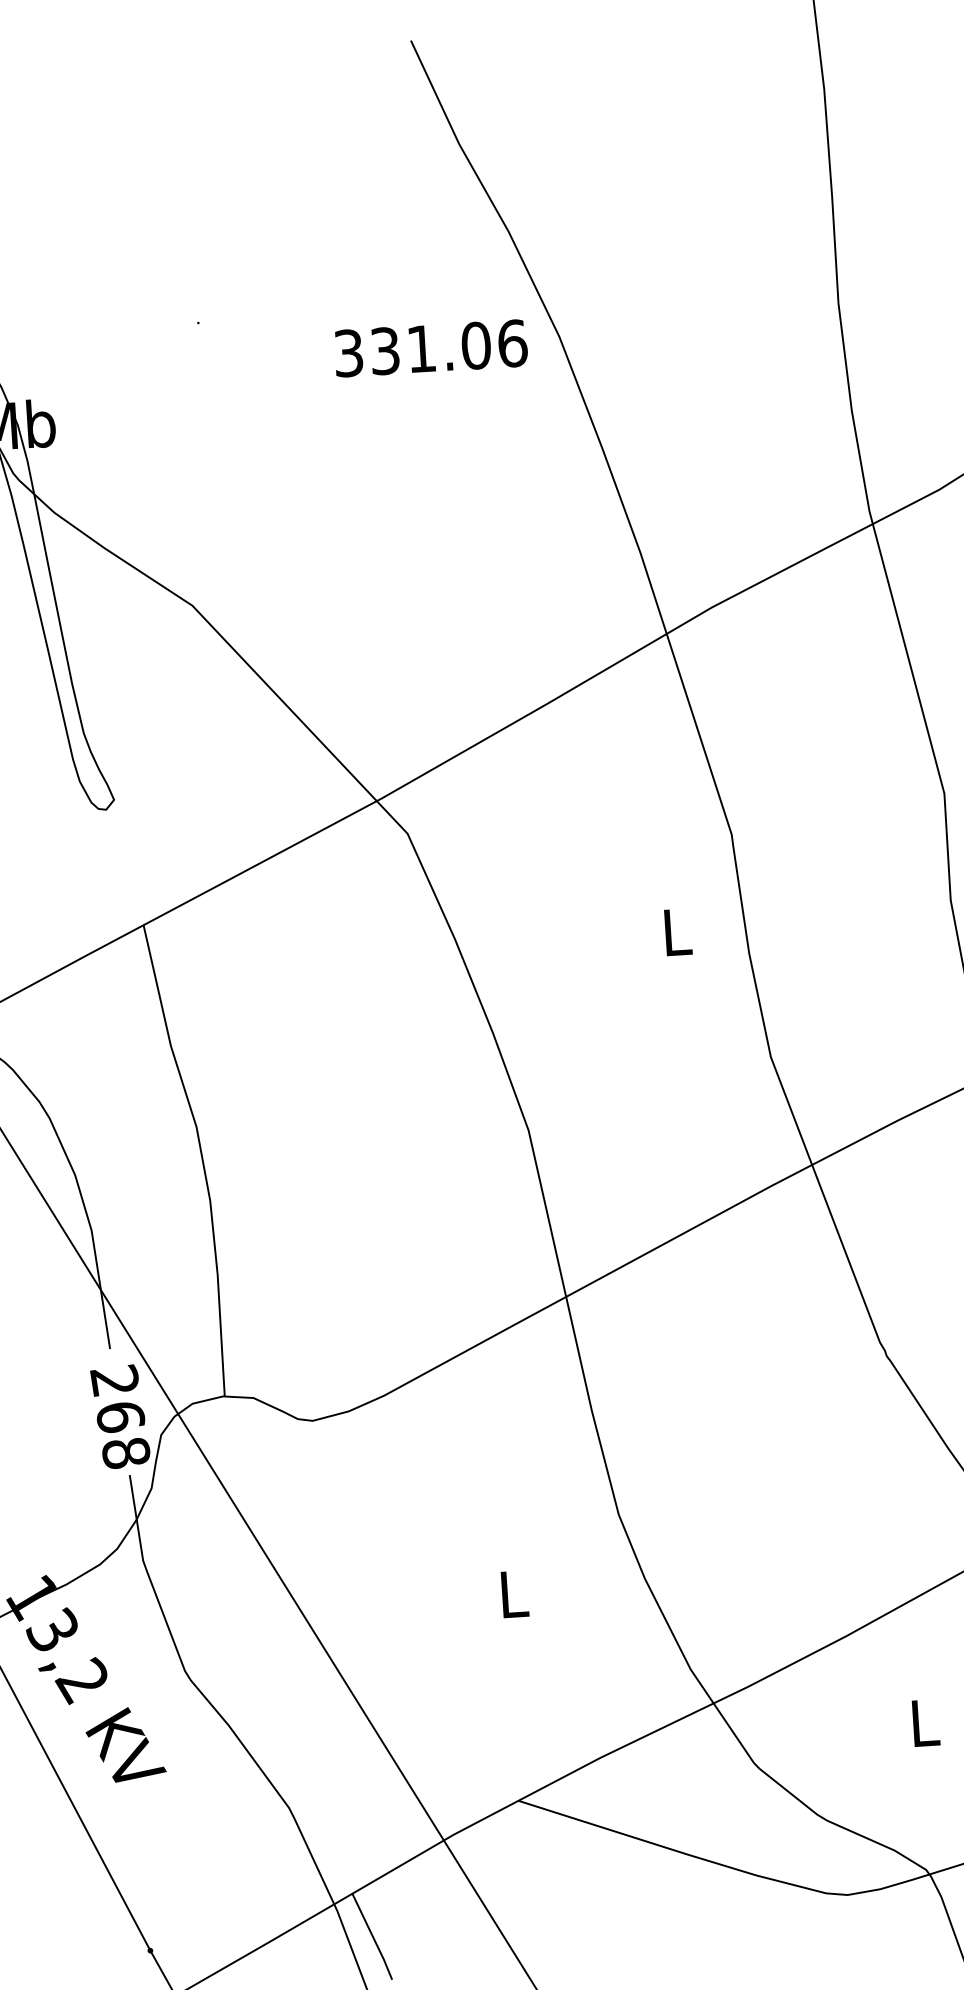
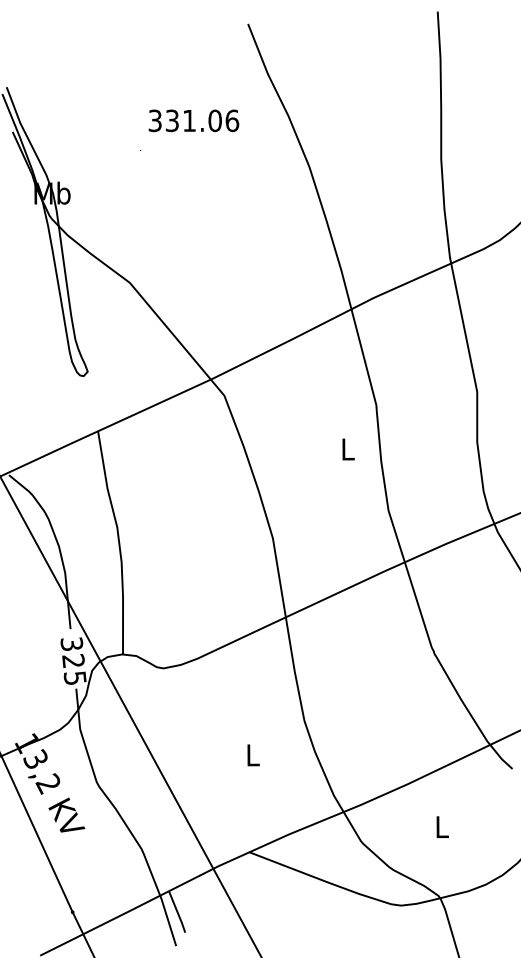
text: (430, 347) -> (193, 120), moved
text: (120, 1417) -> (73, 661), 268 -> 325

